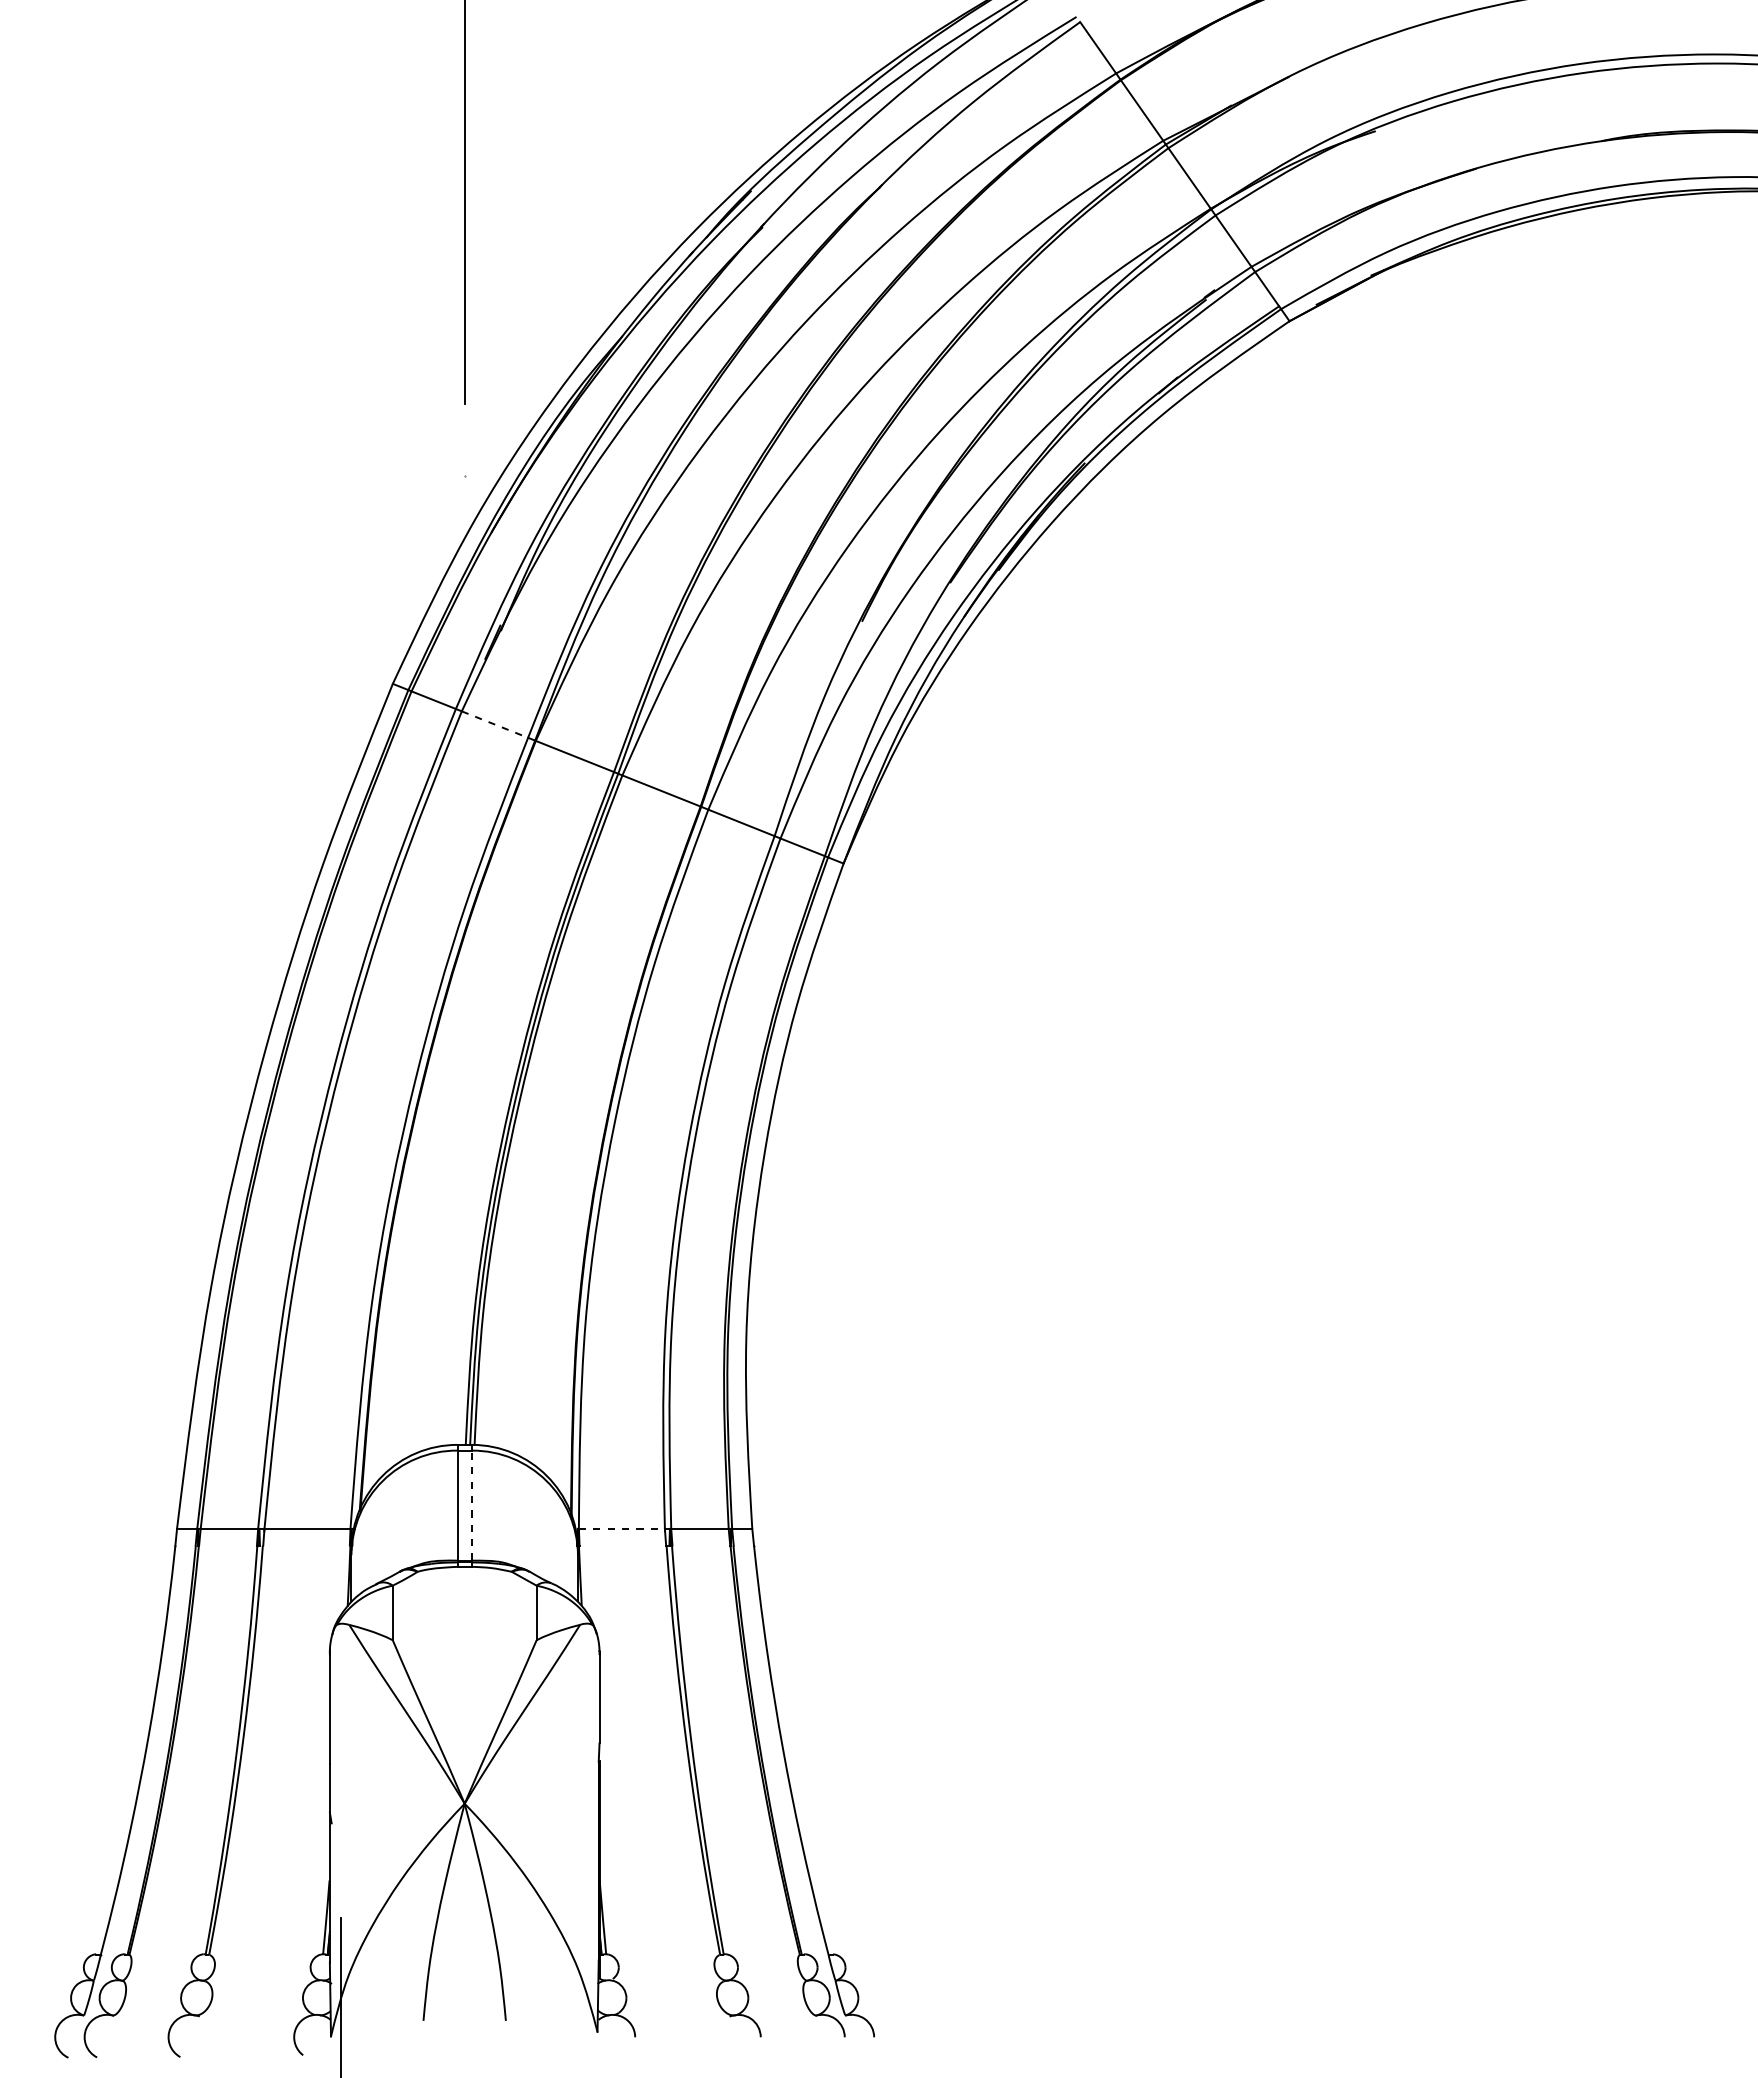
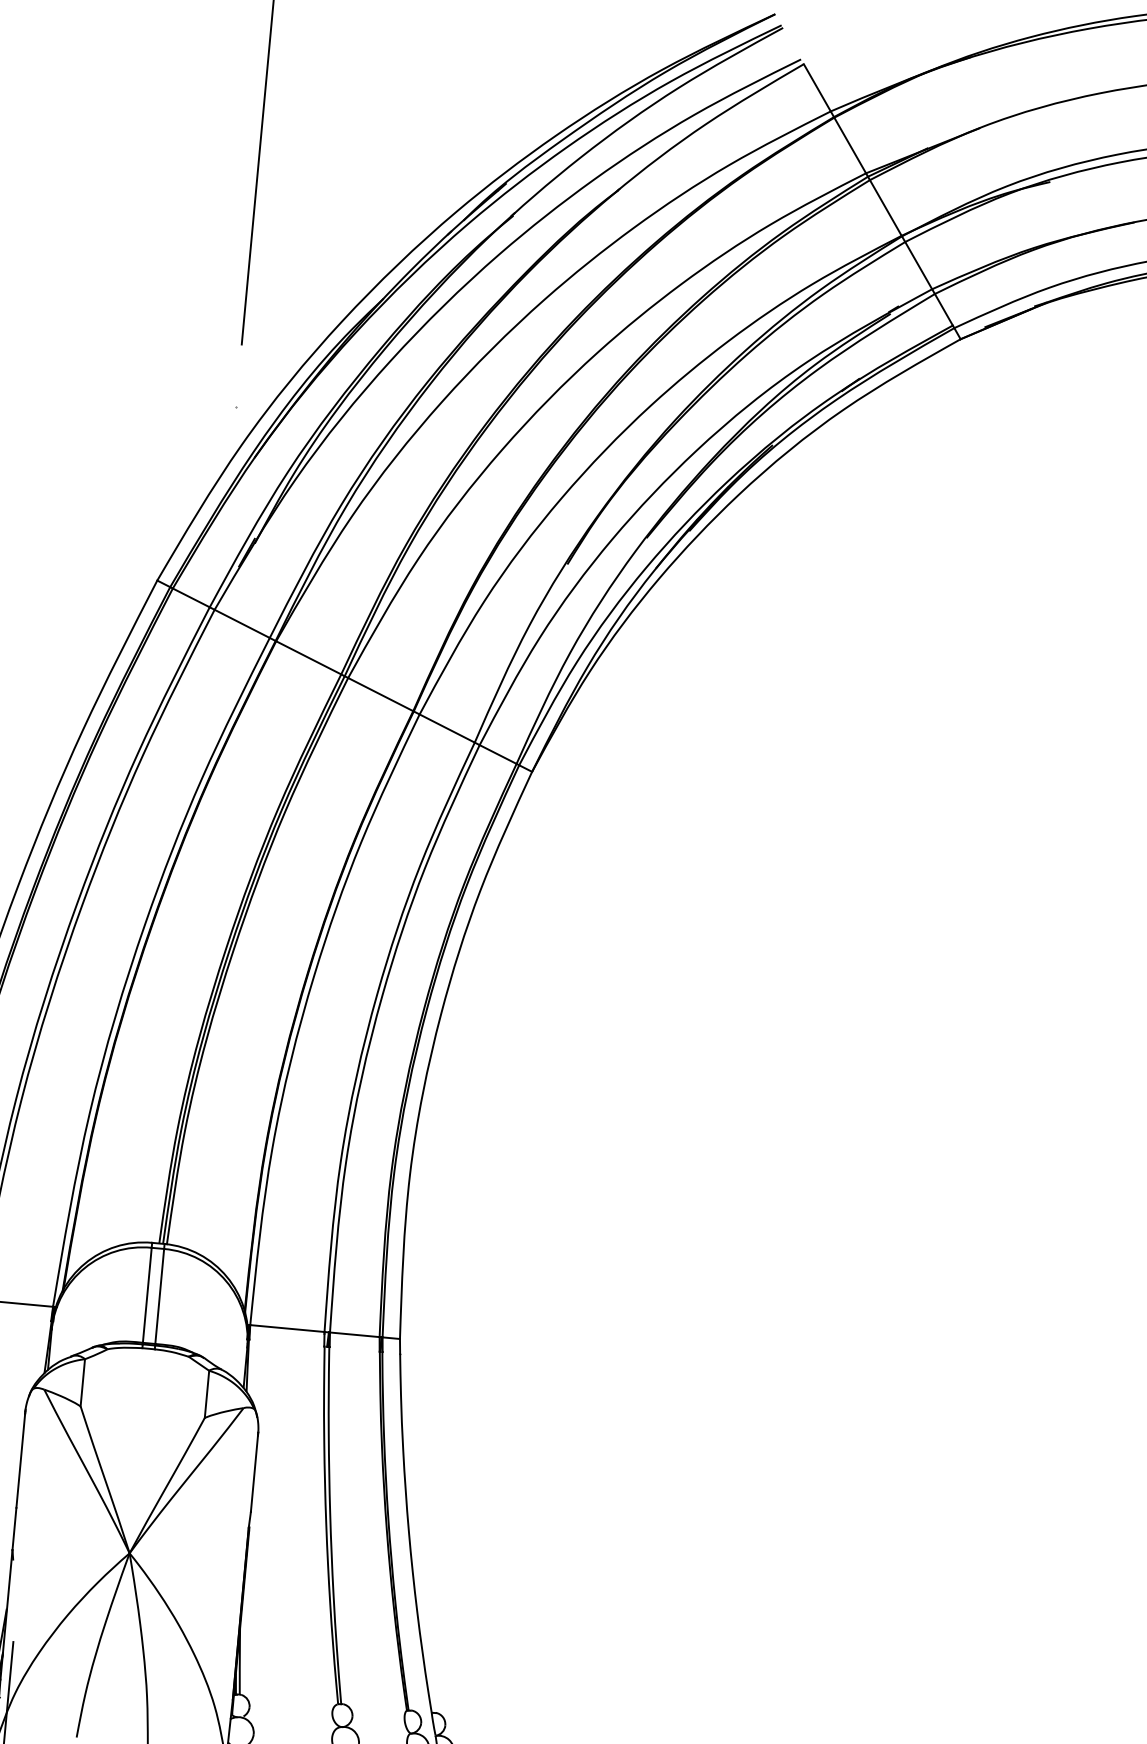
line: (494, 724) -> (241, 623), dashed -> solid
line: (471, 1505) -> (159, 1296), dashed -> solid
line: (622, 1528) -> (287, 1328), dashed -> solid

